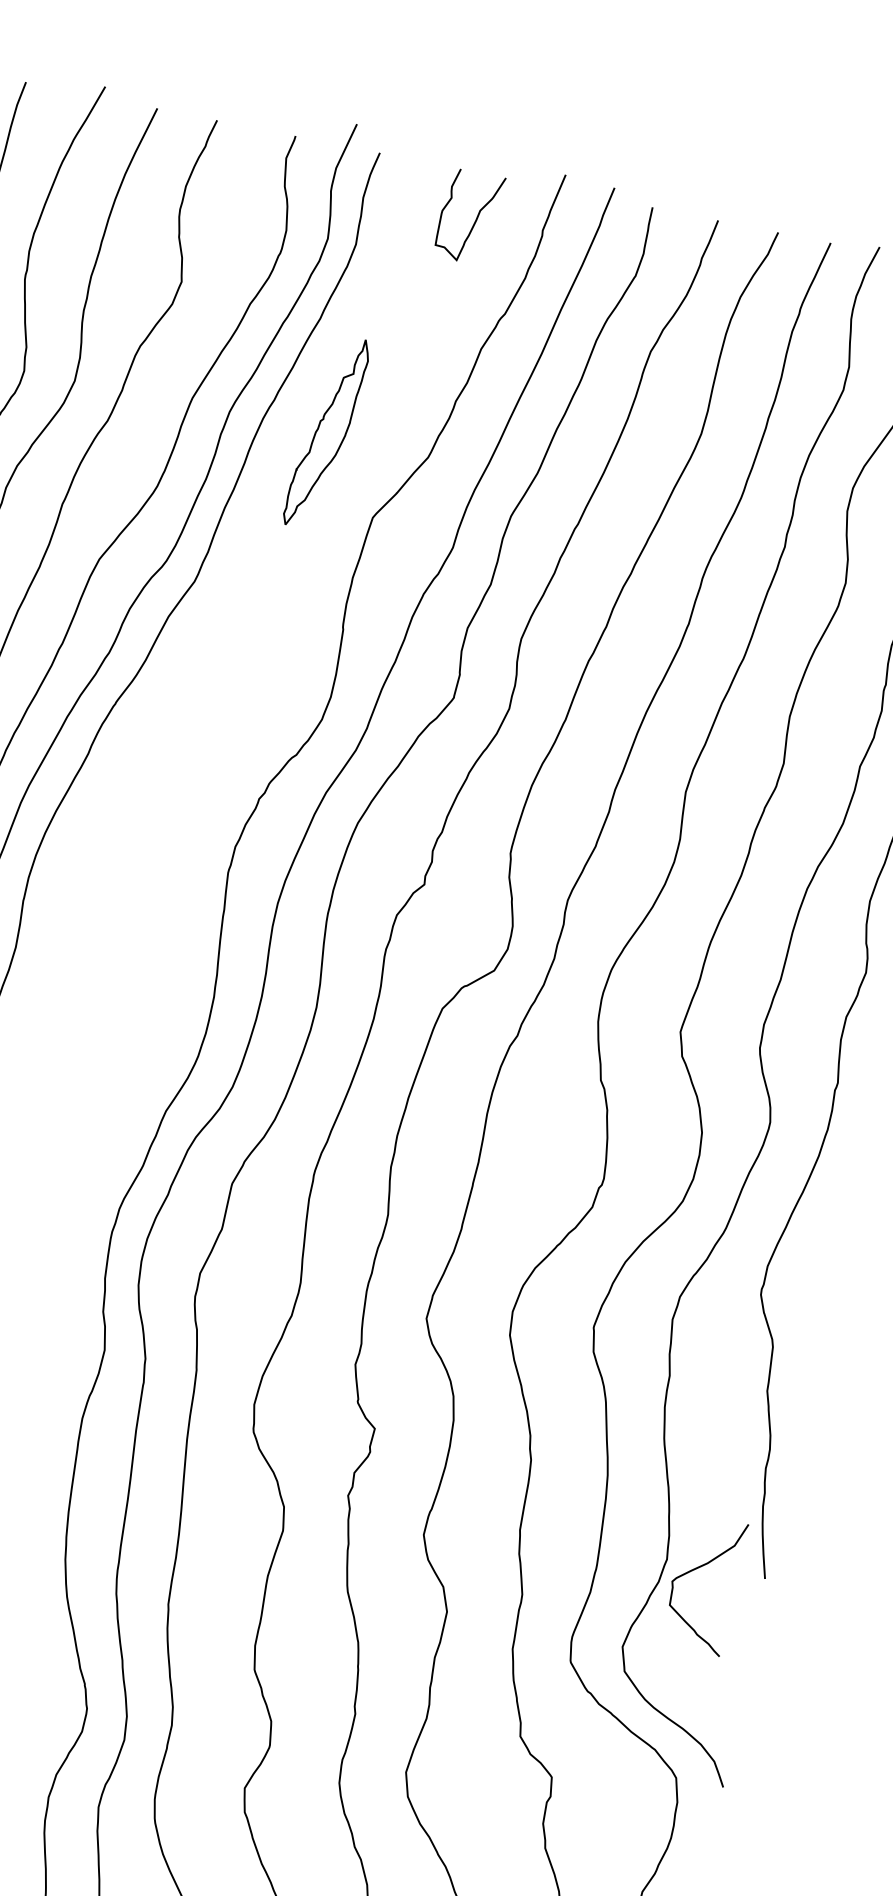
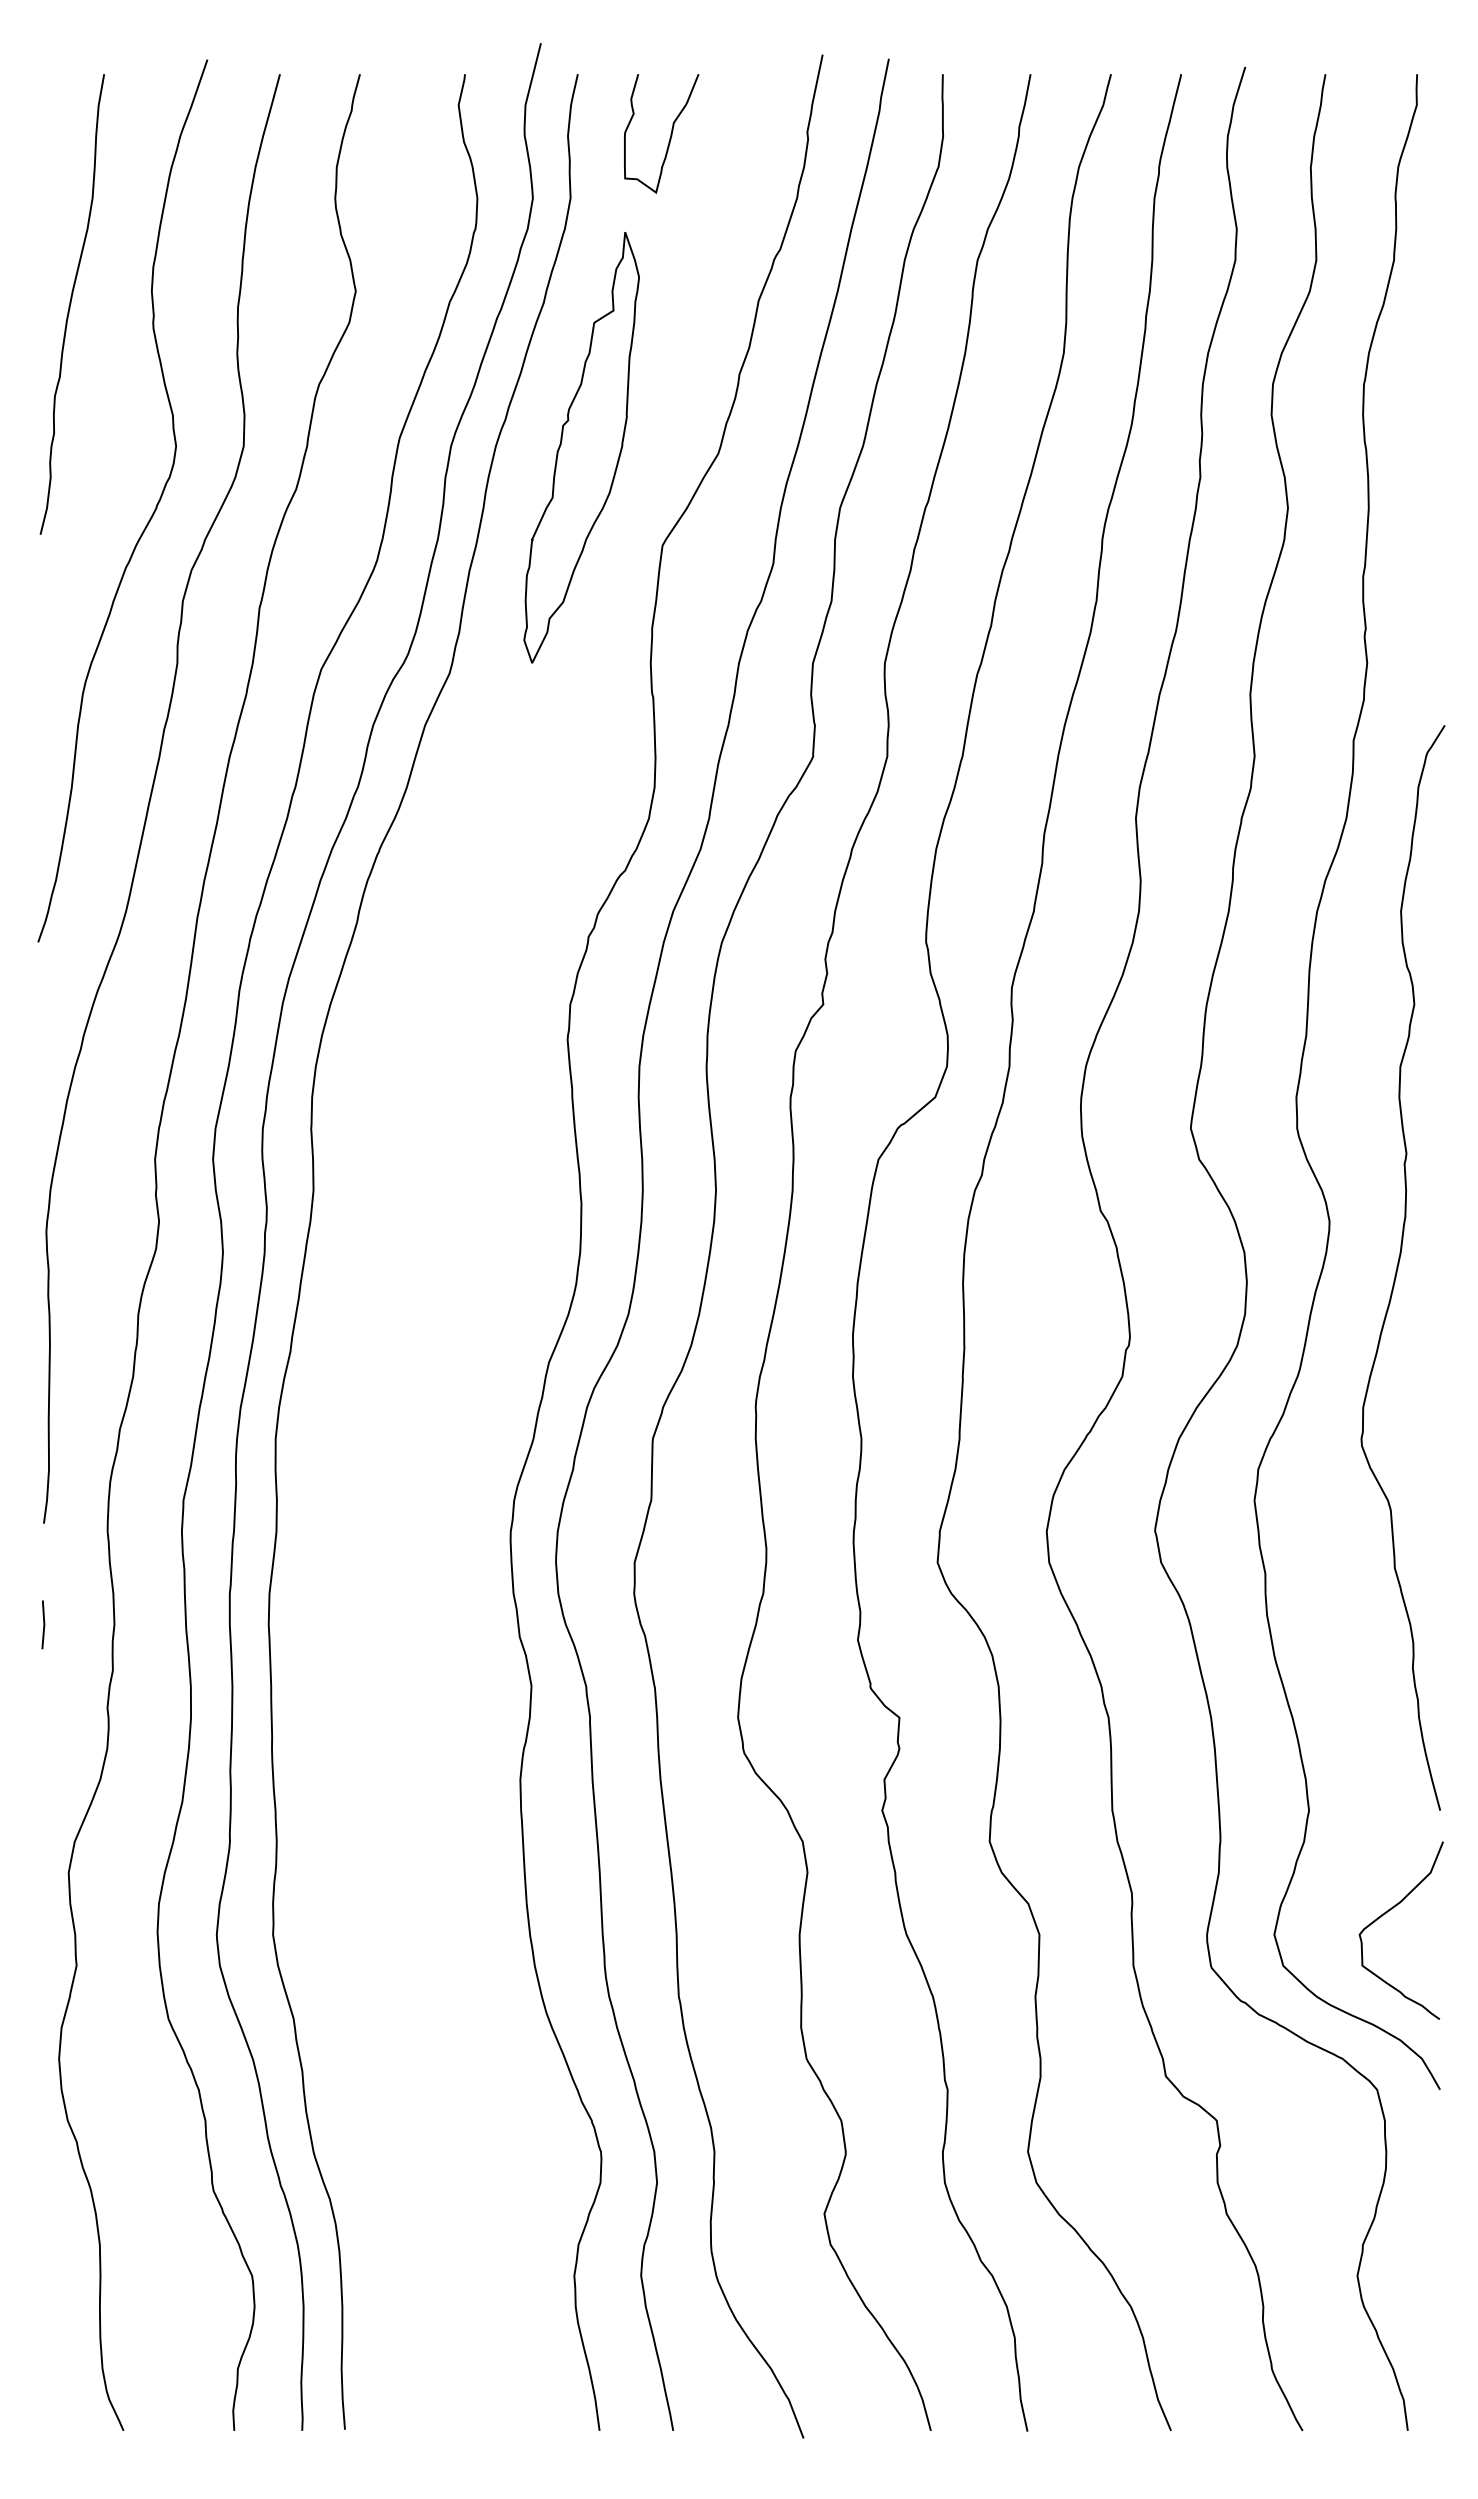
curve: (476, 218) -> (670, 133), moved
part: (326, 432) -> (581, 447), size x1.67
curve: (694, 1570) -> (1385, 1914), moved

